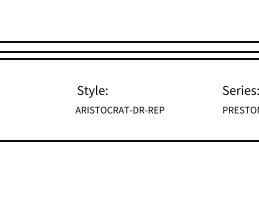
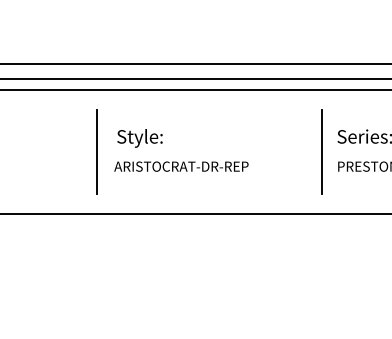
line: (63, 100) -> (95, 152), added
line: (211, 100) -> (320, 152), added

